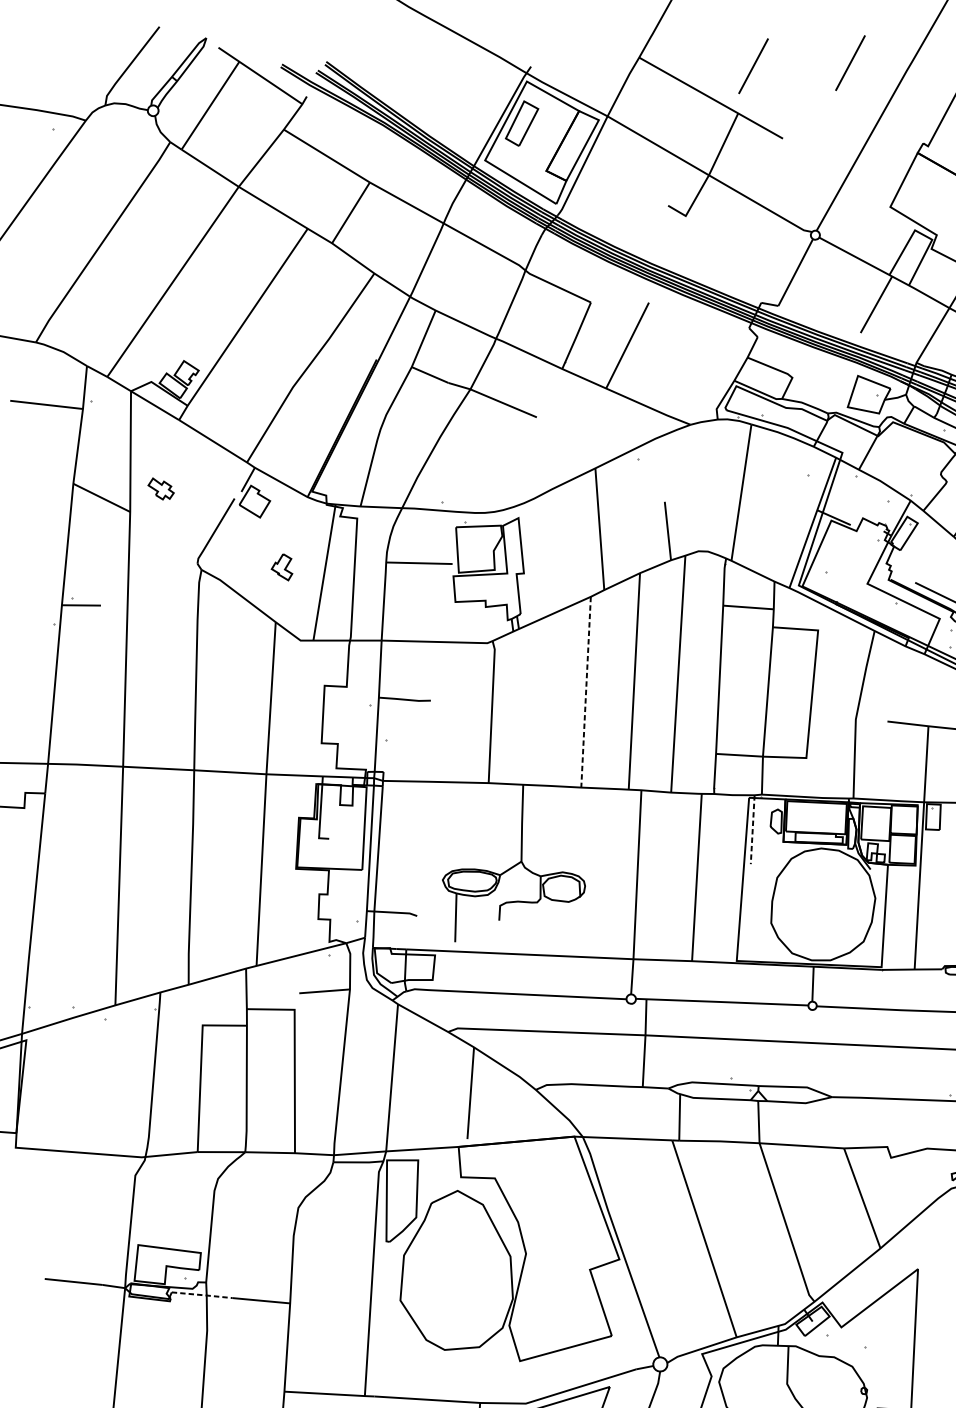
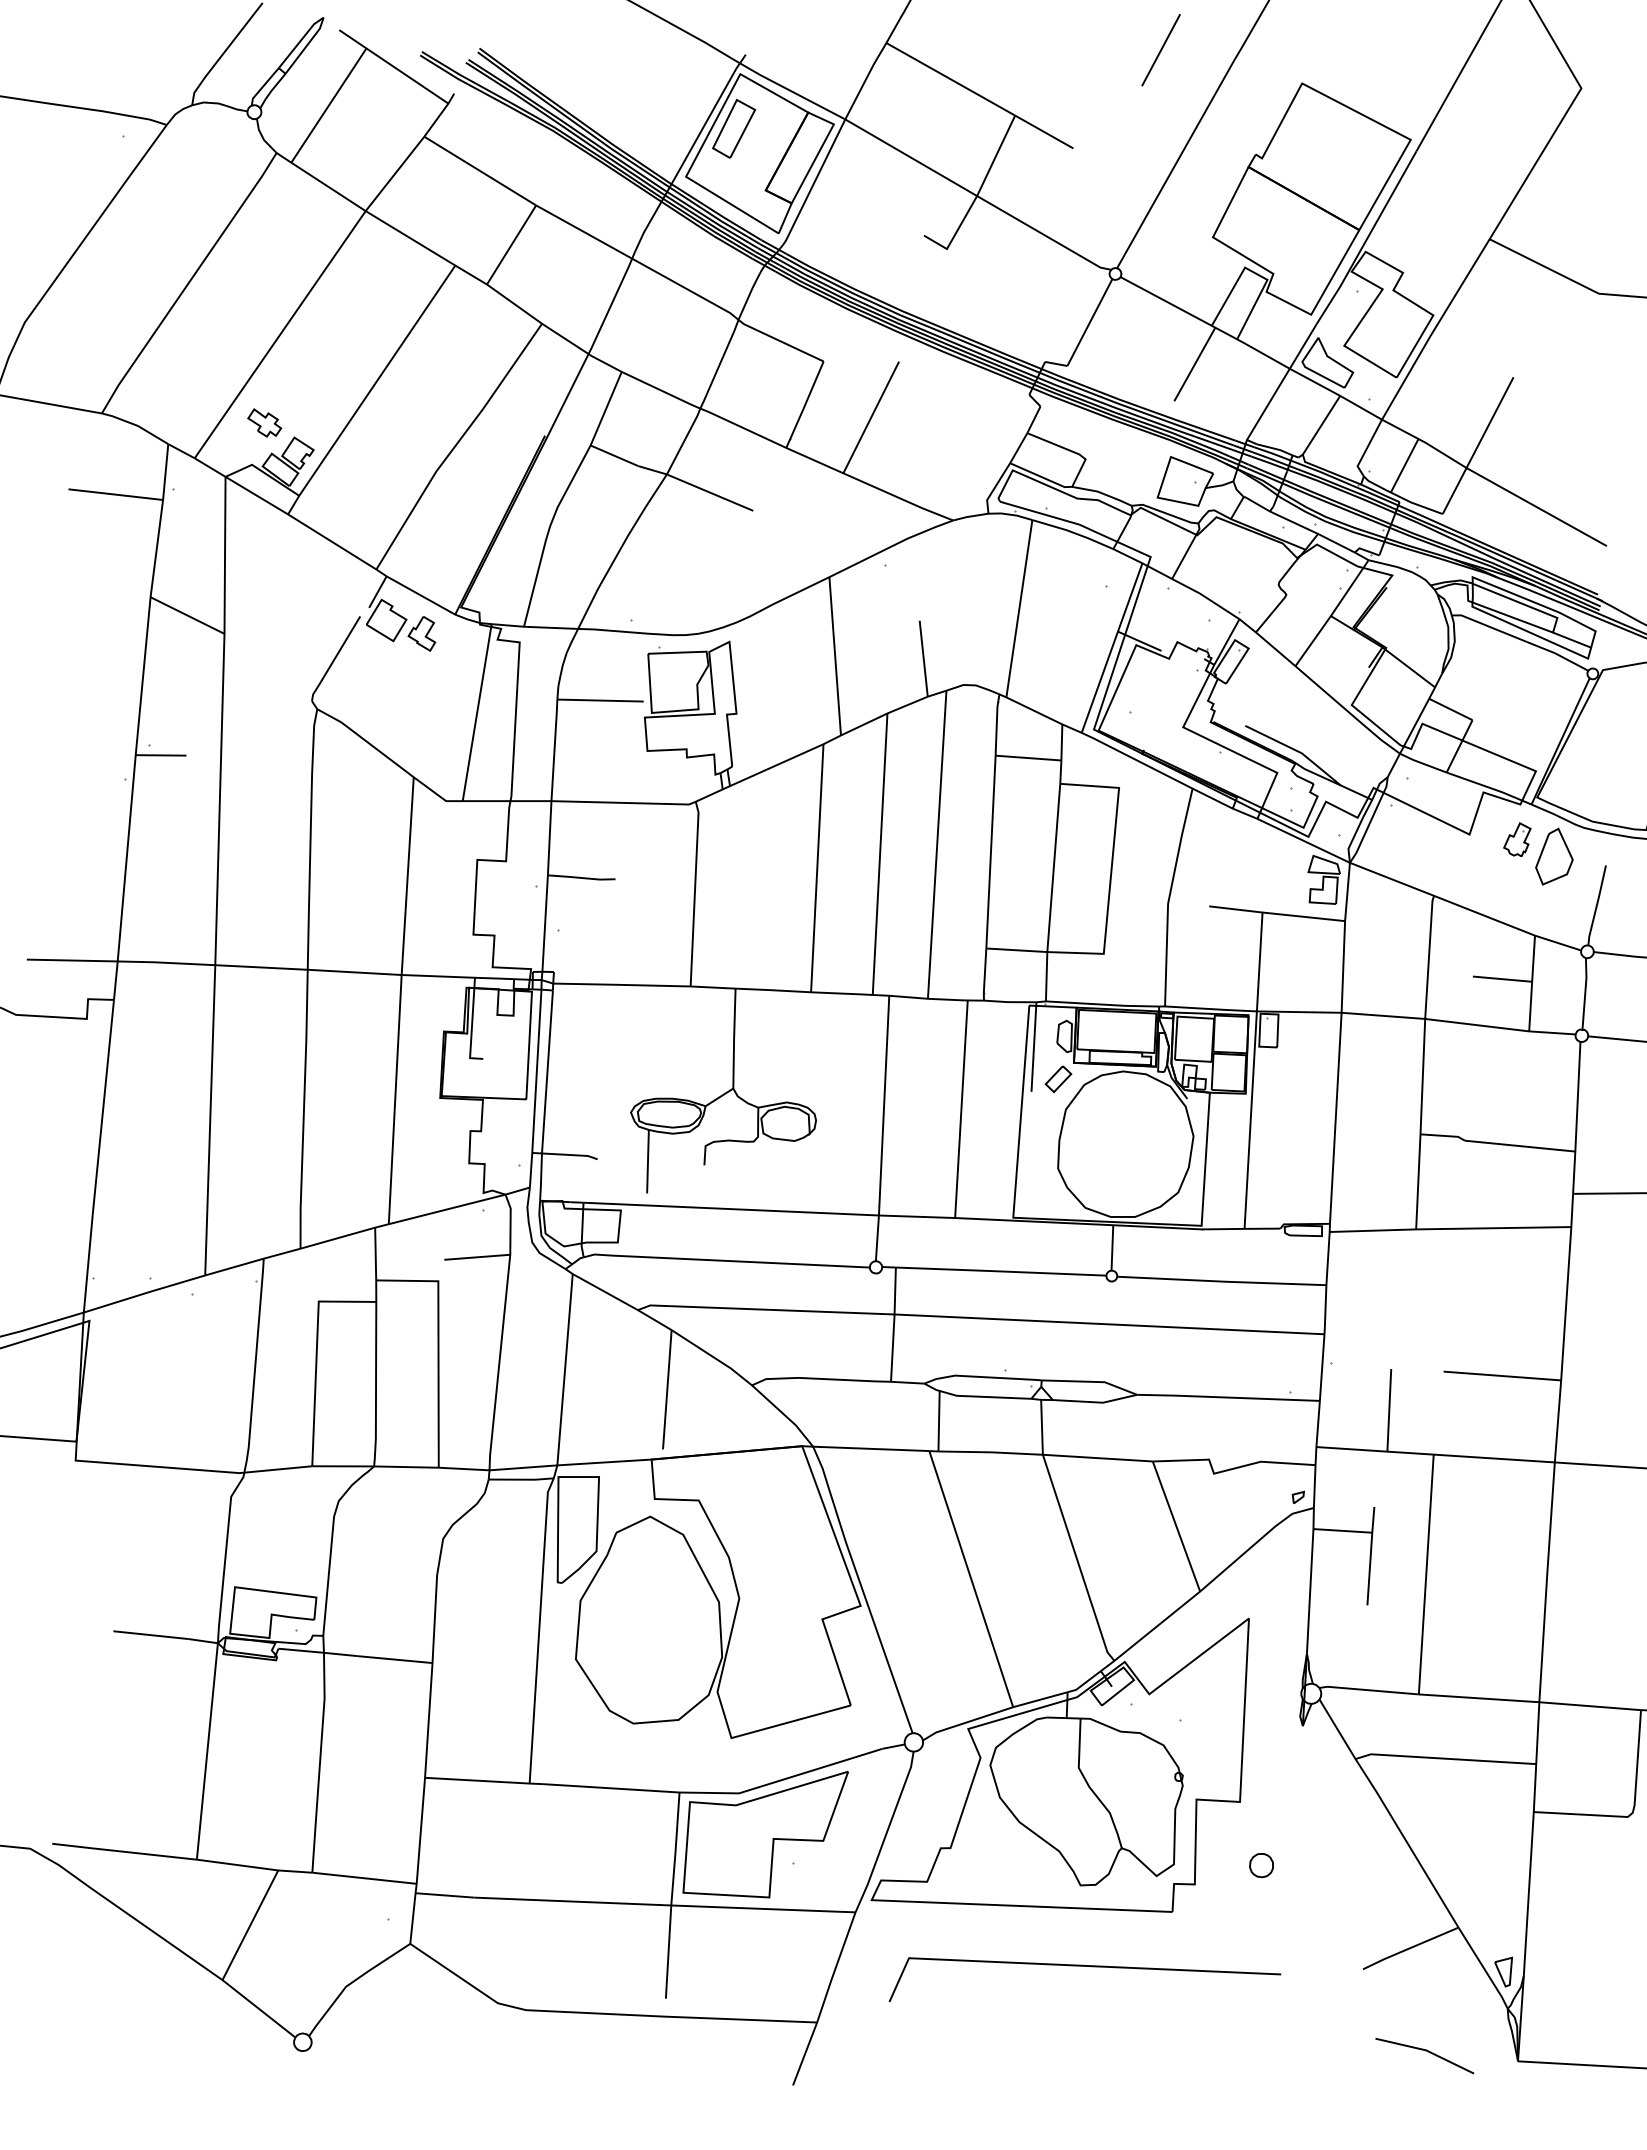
line: (753, 66) -> (1034, 54), removed
part: (160, 488) -> (264, 422), moved
part: (281, 567) -> (421, 633), moved
line: (586, 692) -> (817, 868), dashed -> solid
line: (752, 830) -> (1033, 1047), dashed -> solid
part: (771, 854) -> (1058, 1079), added
line: (203, 1295) -> (319, 1652), dashed -> solid

